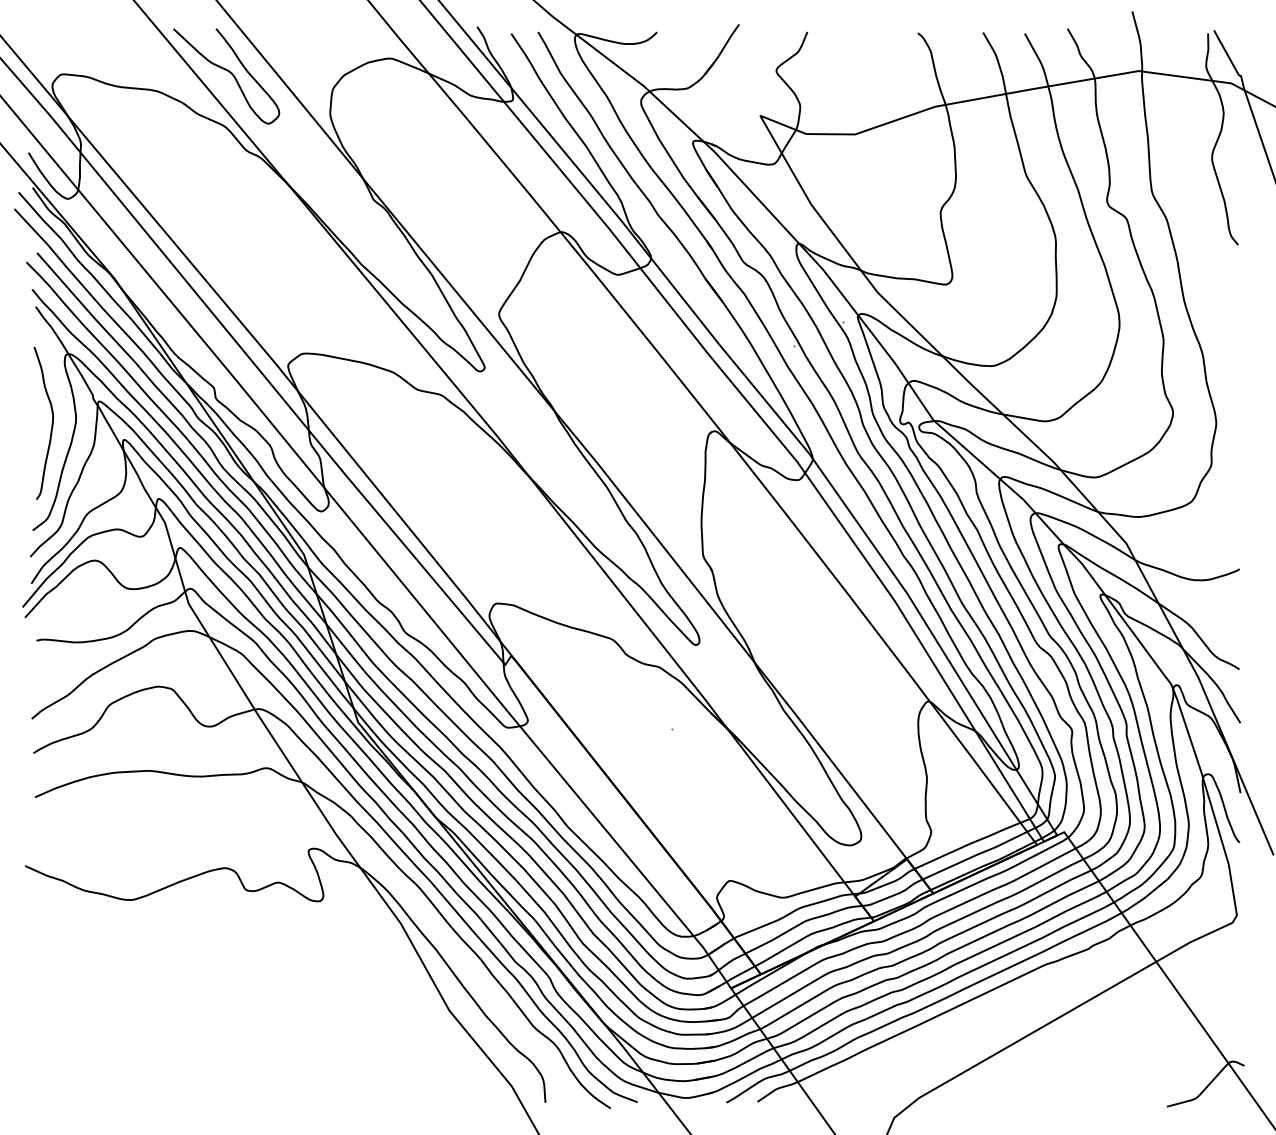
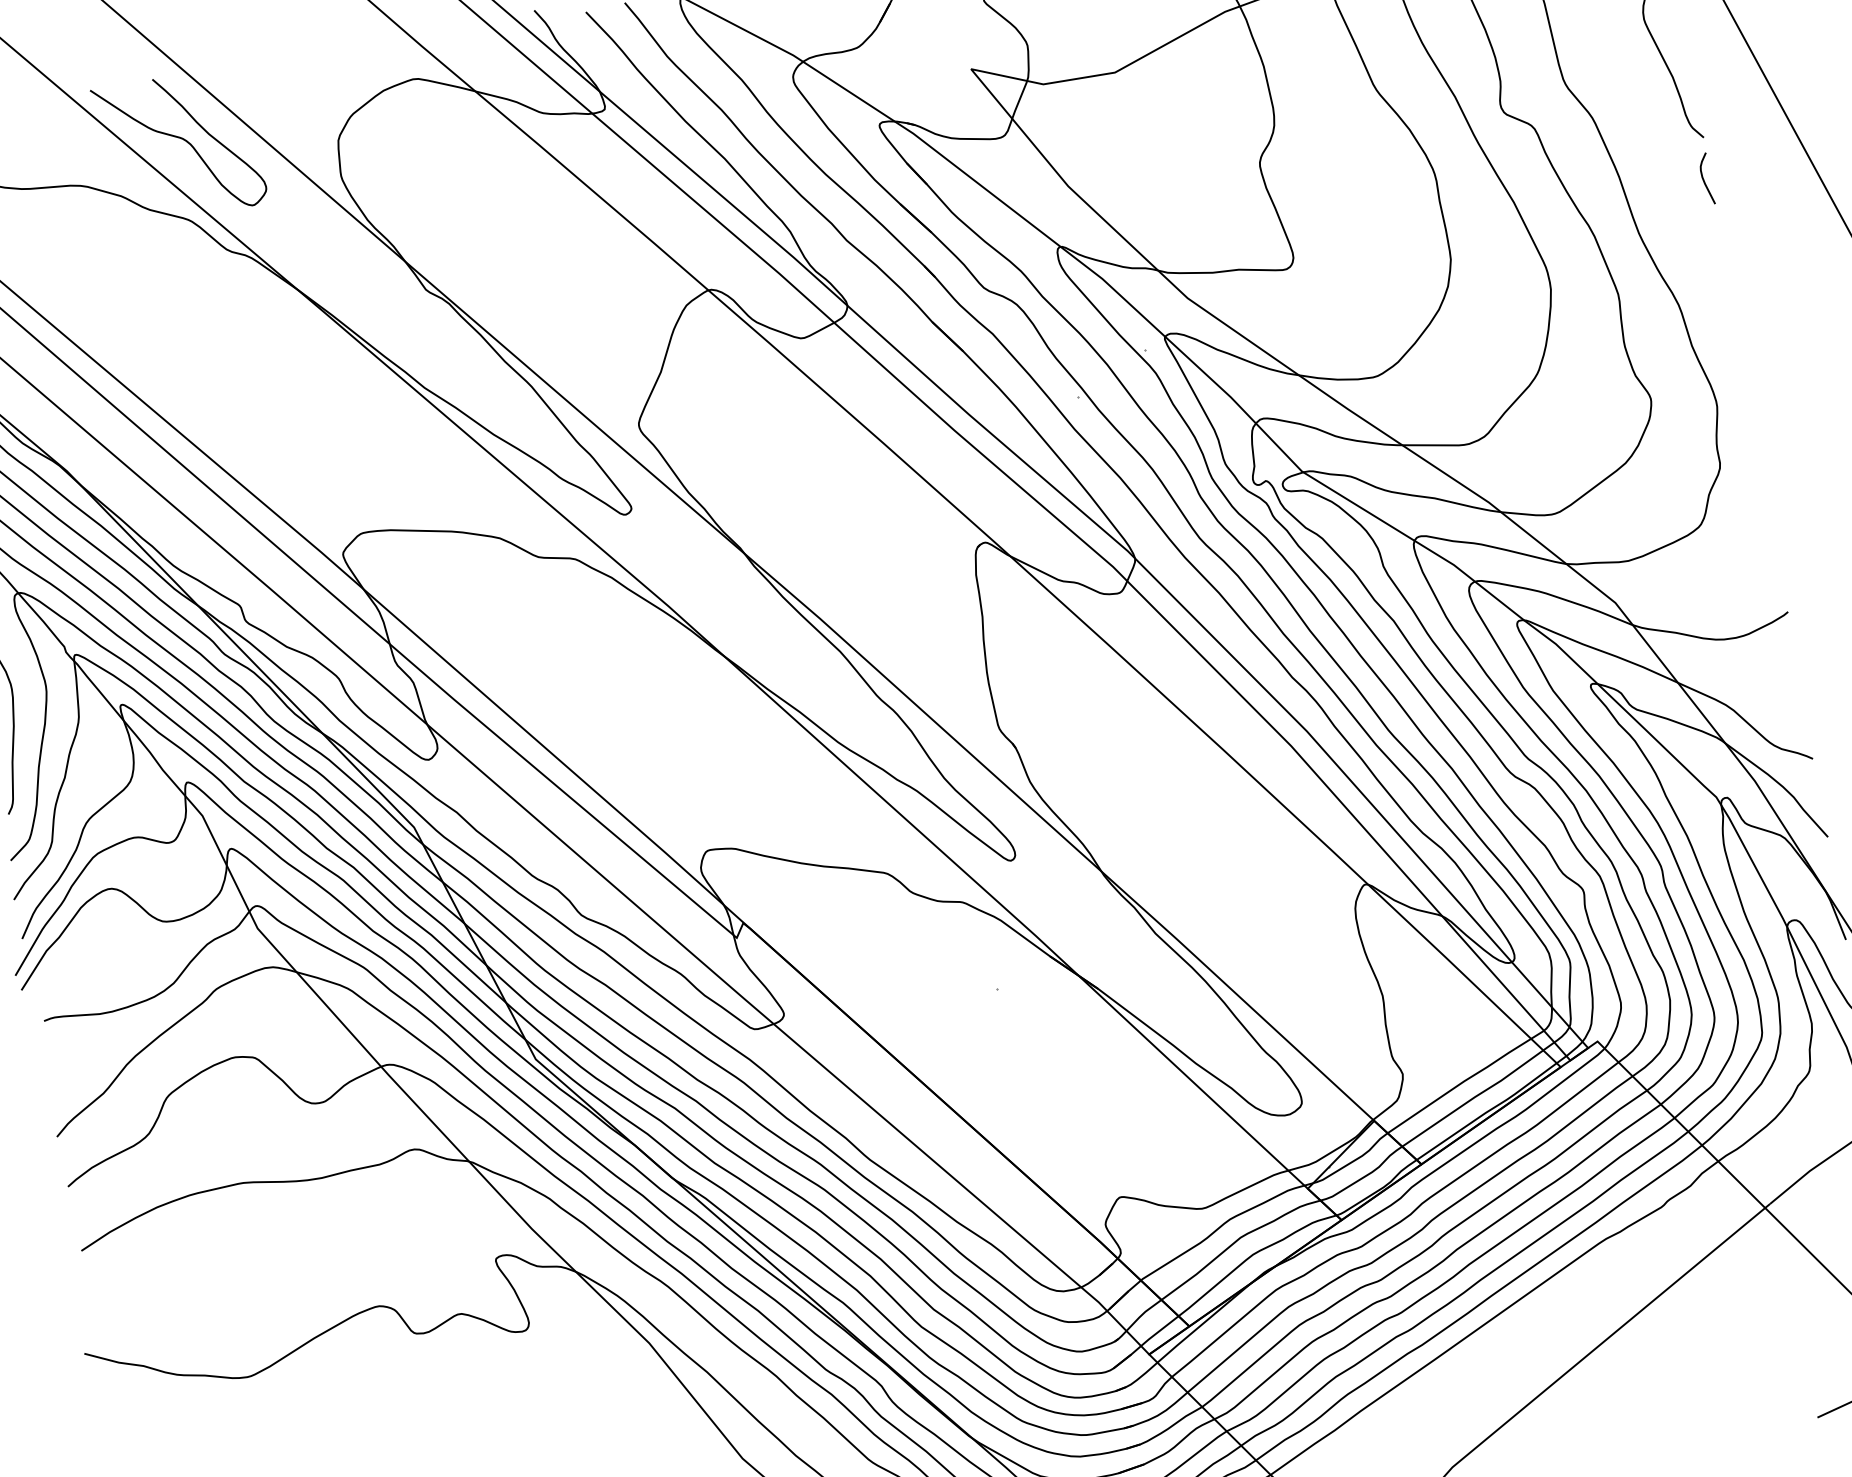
curve: (1233, 272) -> (1703, 179), added

